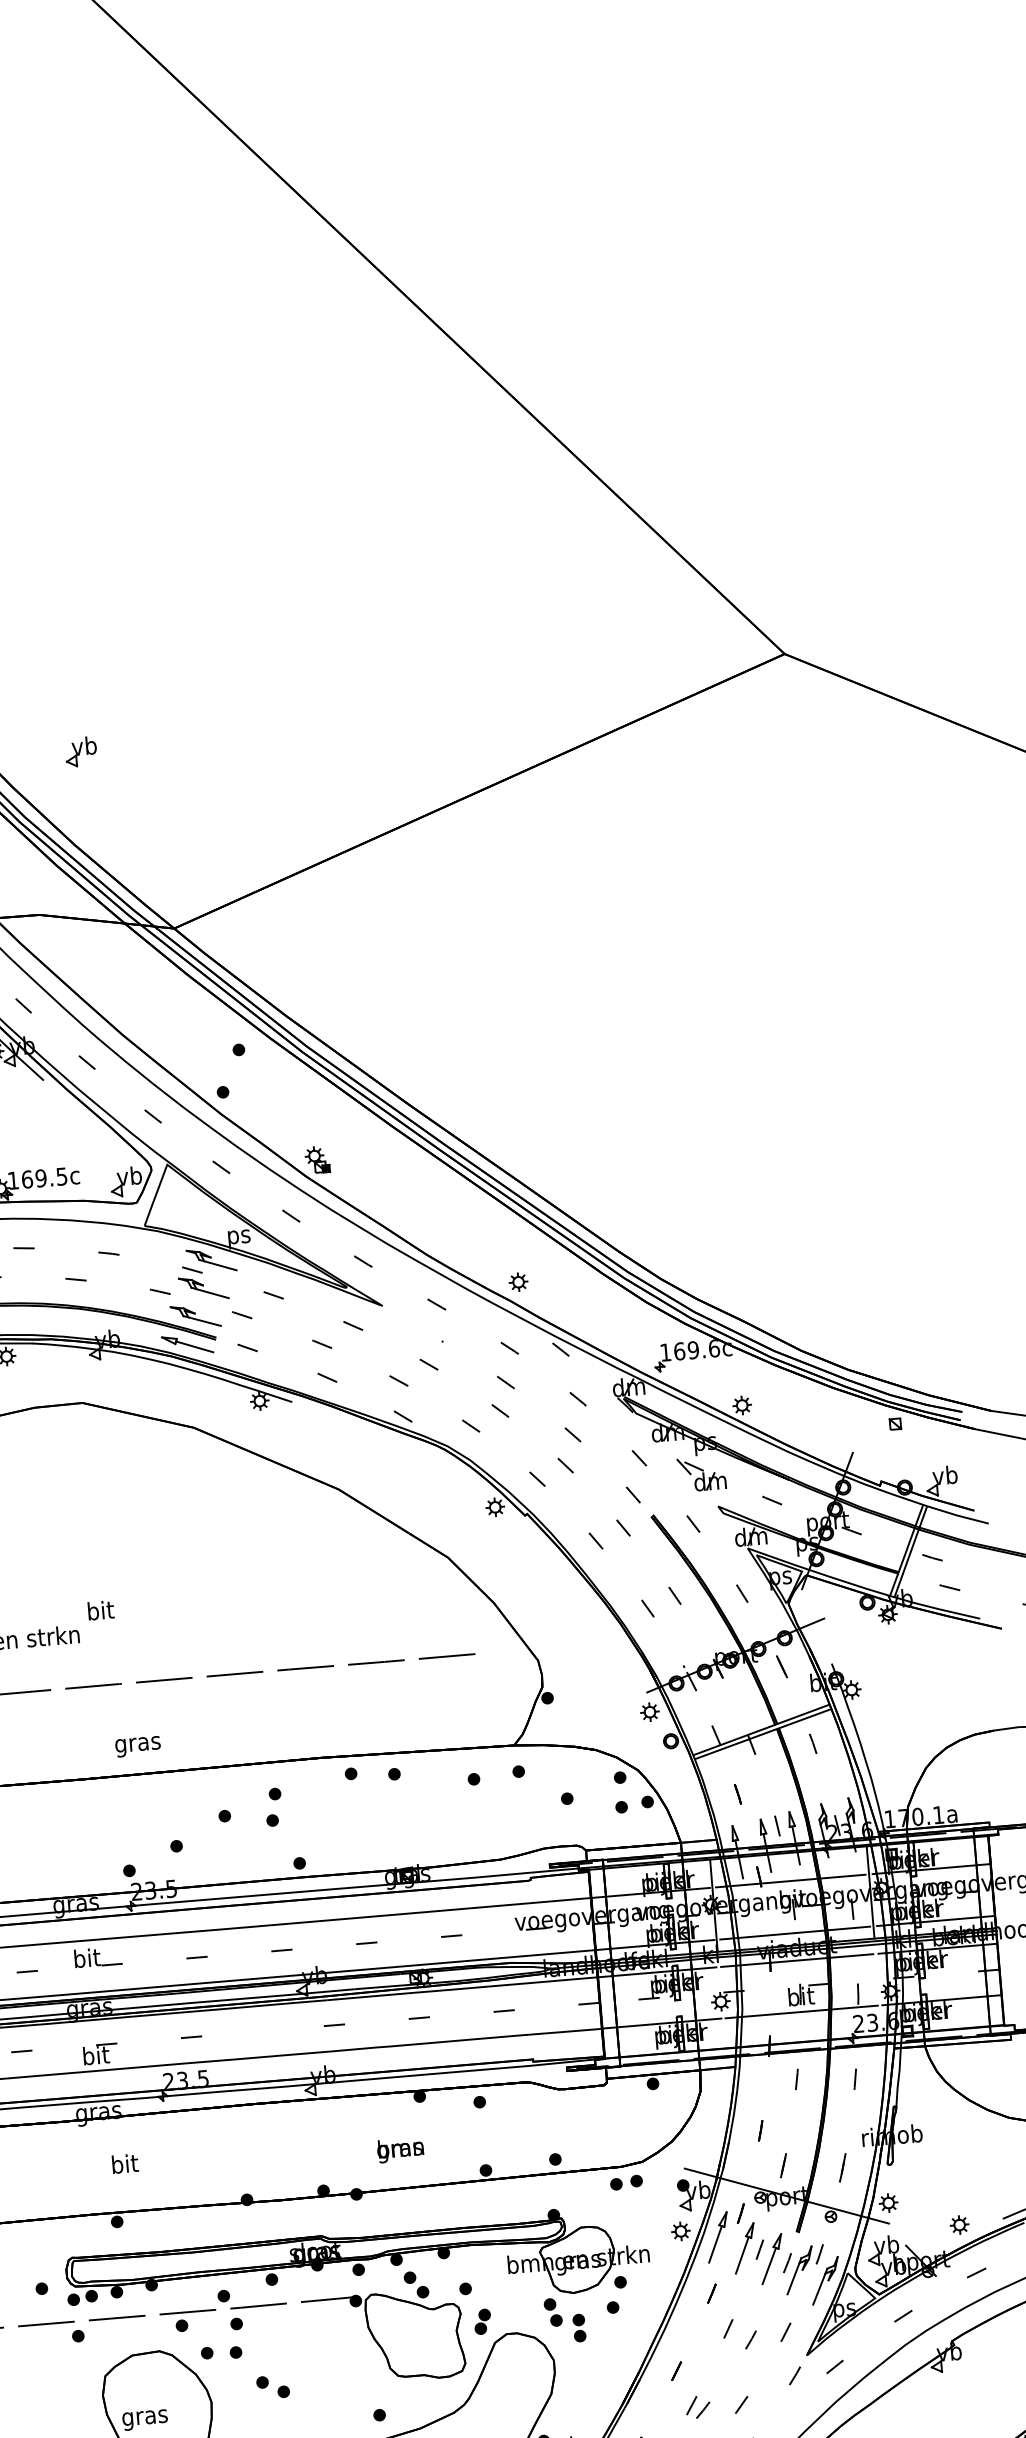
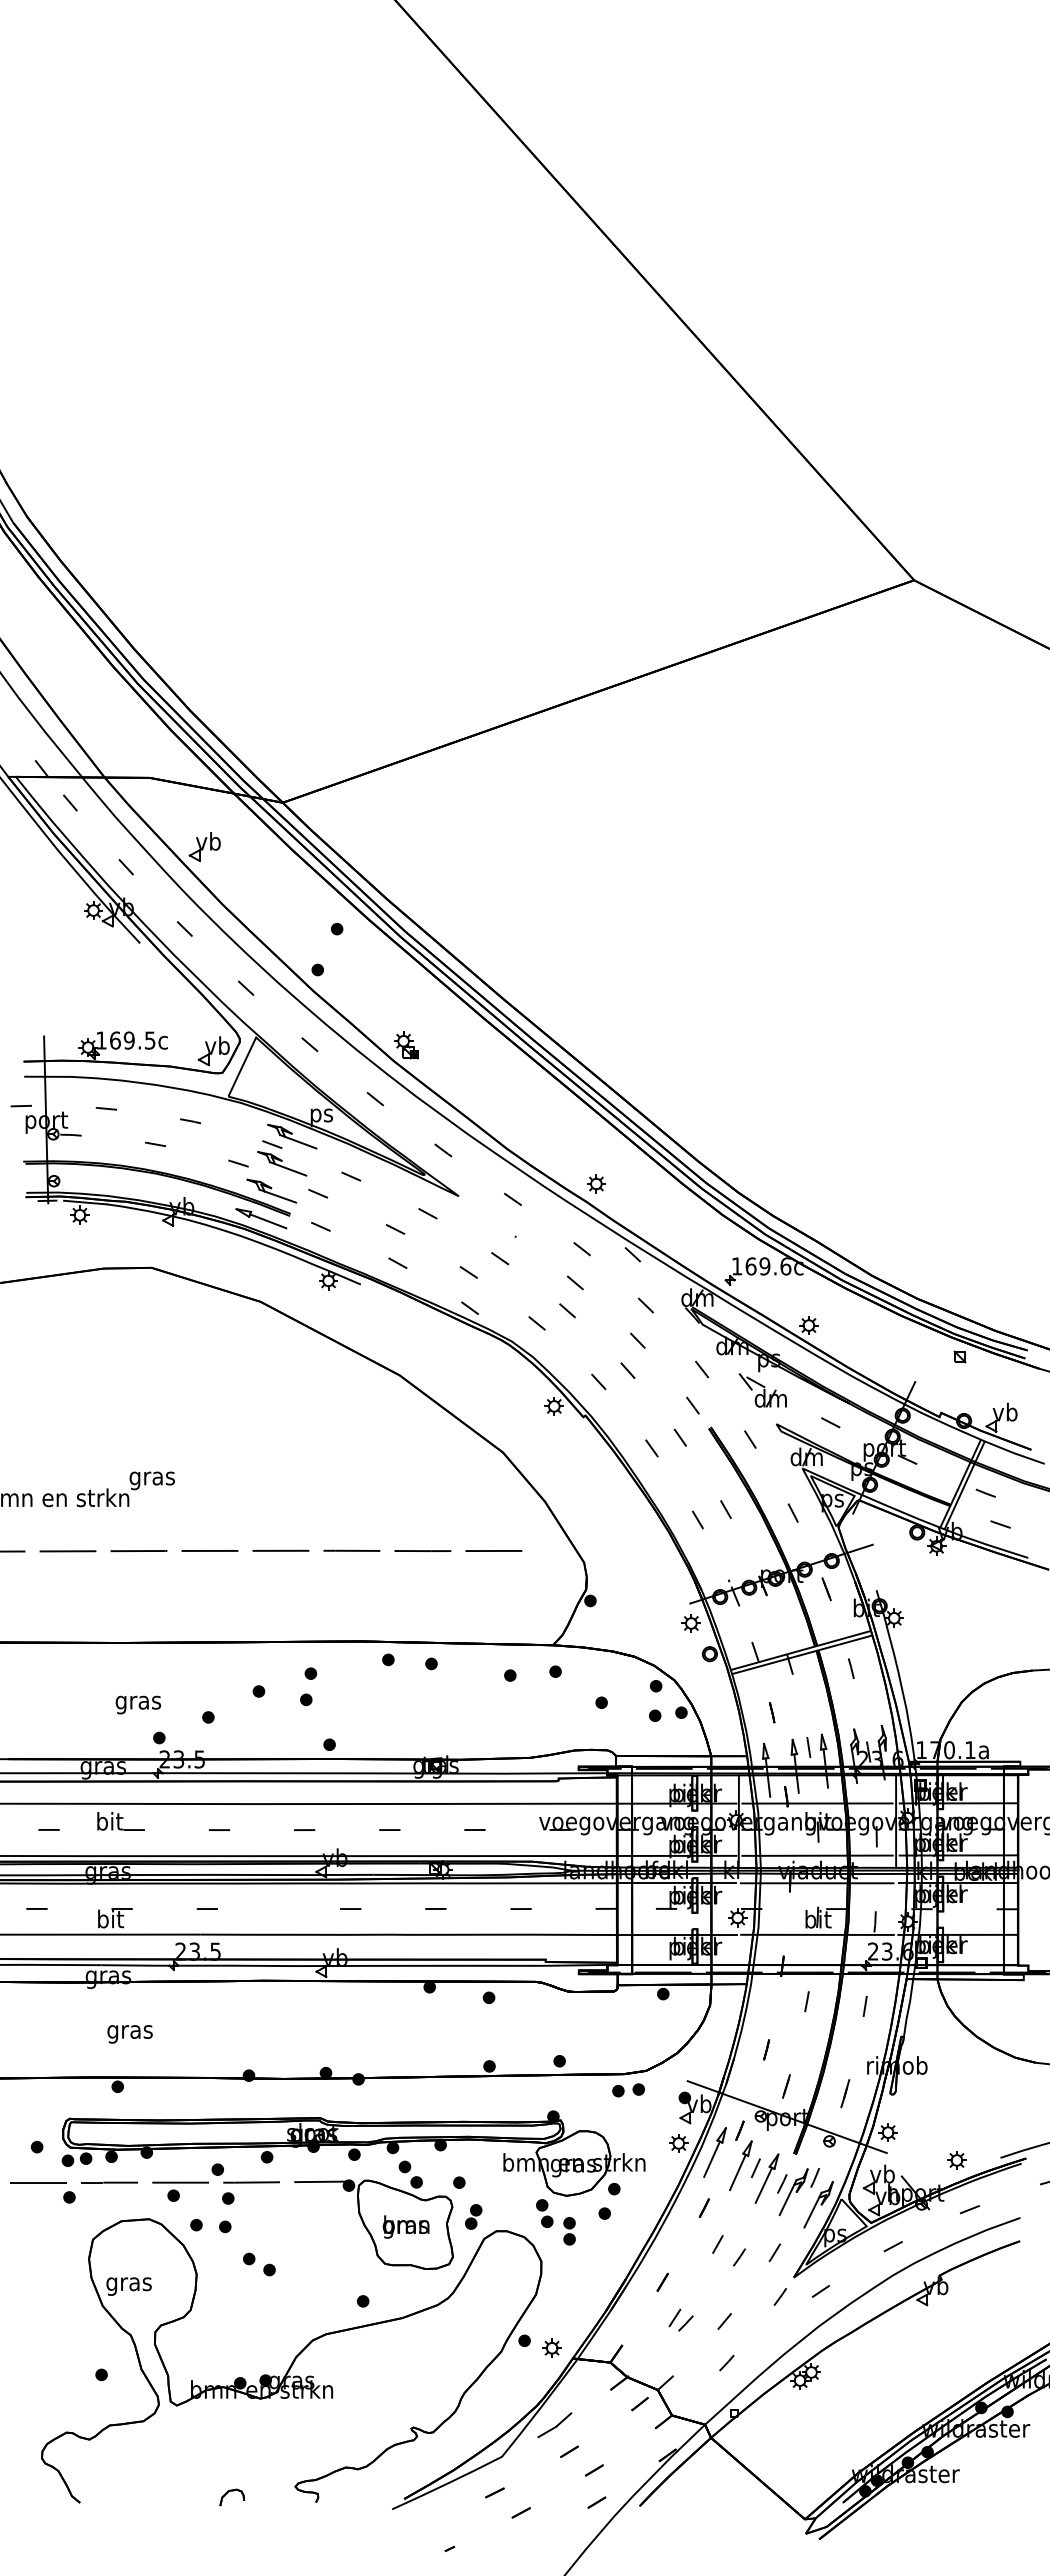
part: (80, 751) -> (204, 846), moved
text: (99, 1612) -> (151, 1478), bit -> gras
text: (138, 1746) -> (138, 1704), moved
text: (399, 2149) -> (405, 2226), moved
text: (124, 2165) -> (129, 2031), bit -> gras

